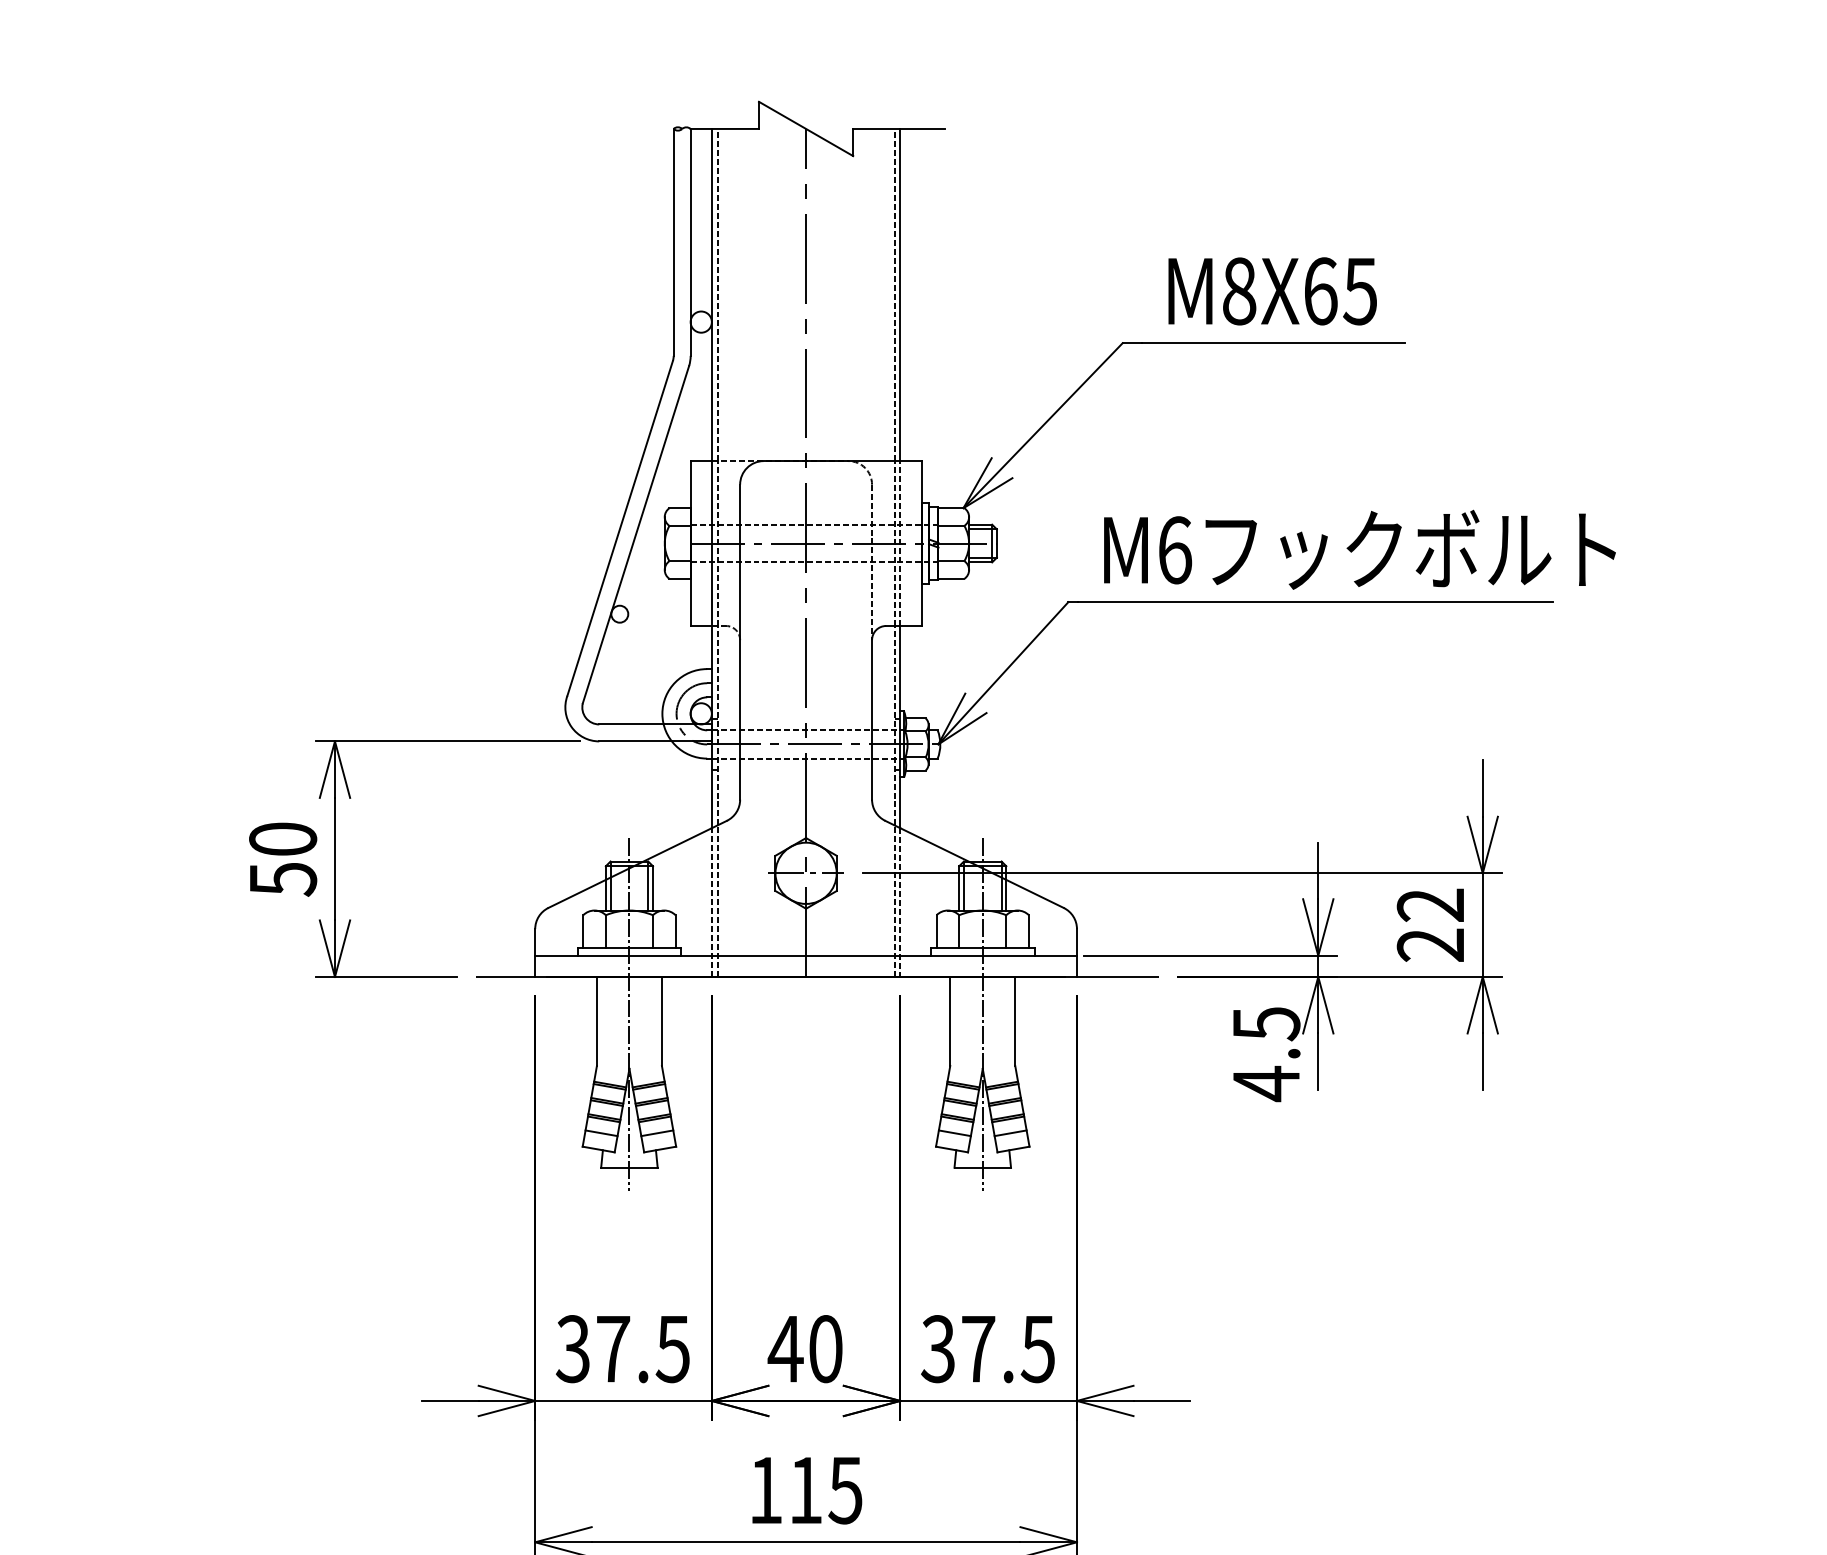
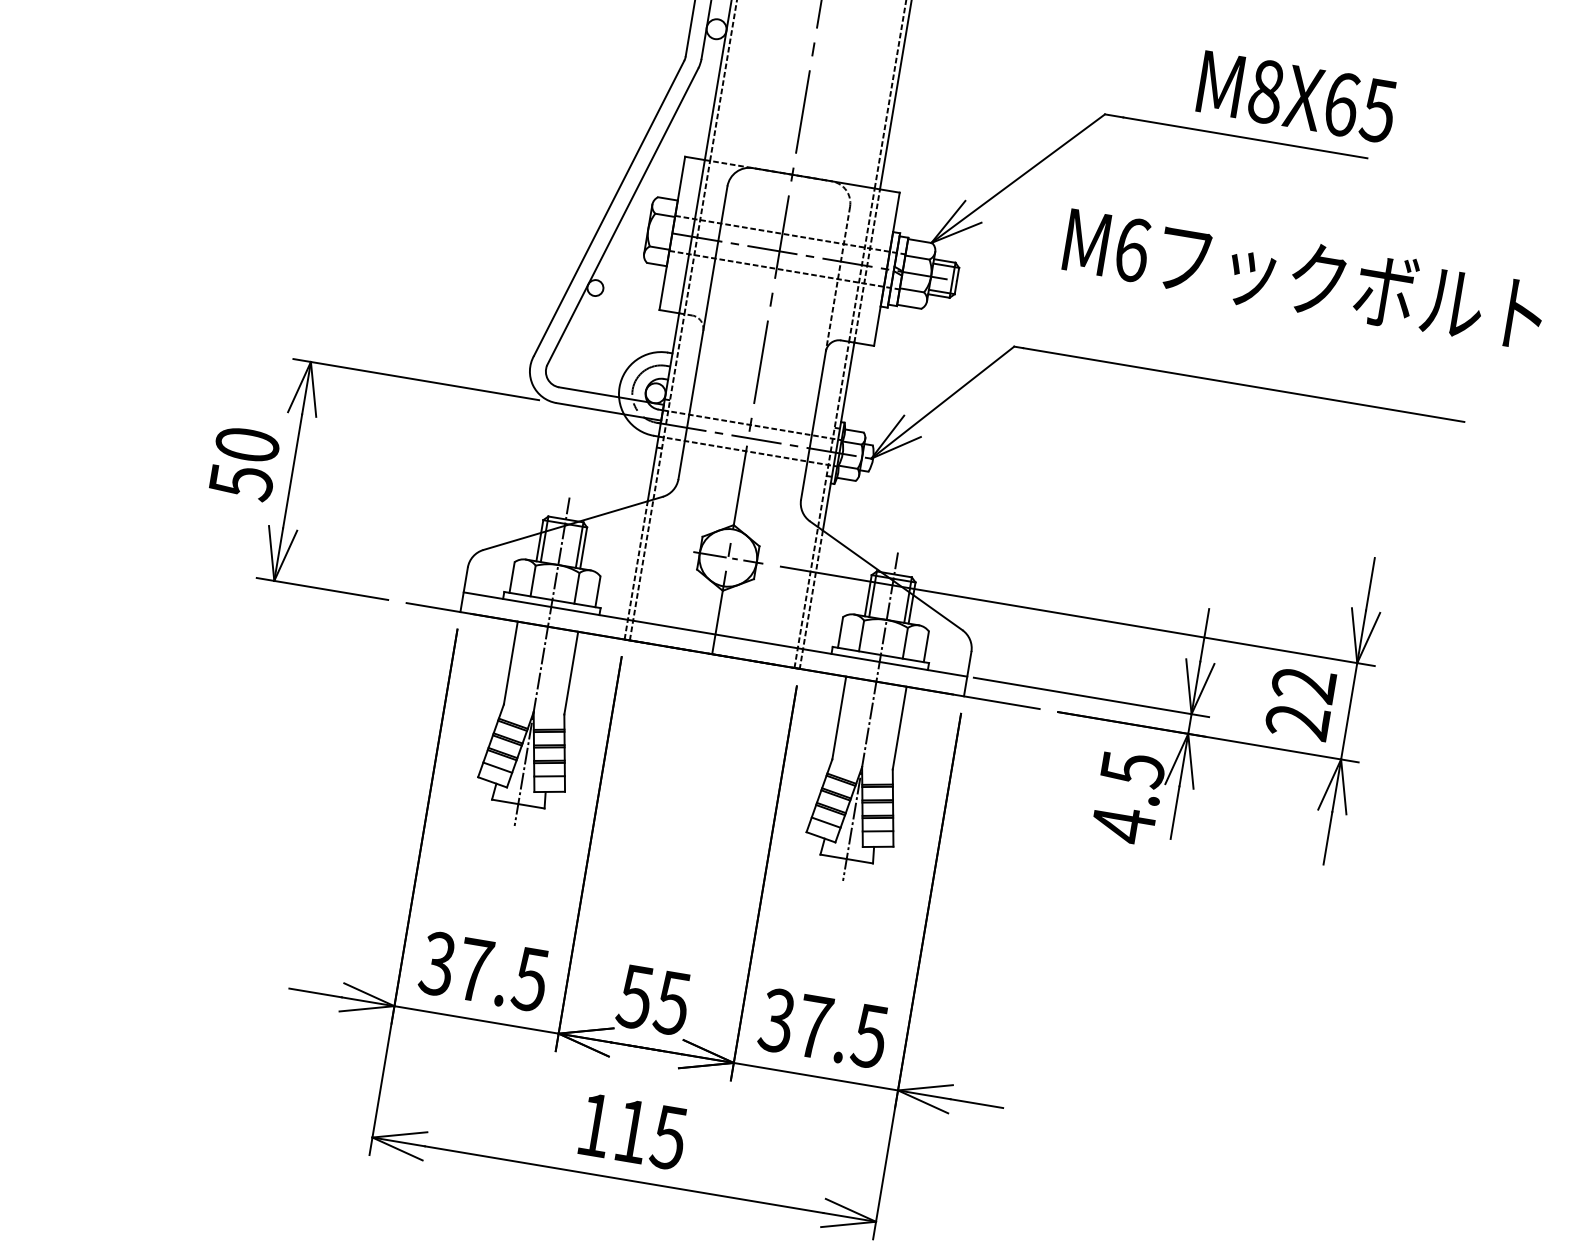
text: (1272, 291) -> (1296, 97), moved
text: (1359, 549) -> (1303, 277), moved
text: (804, 1349) -> (652, 1000), 40 -> 55

